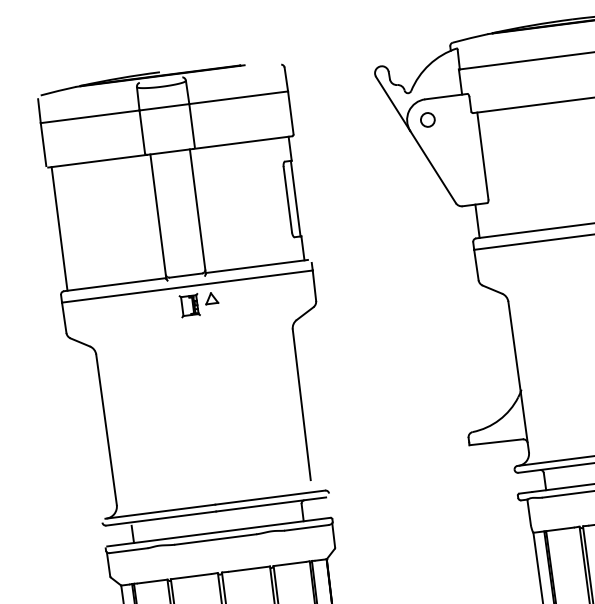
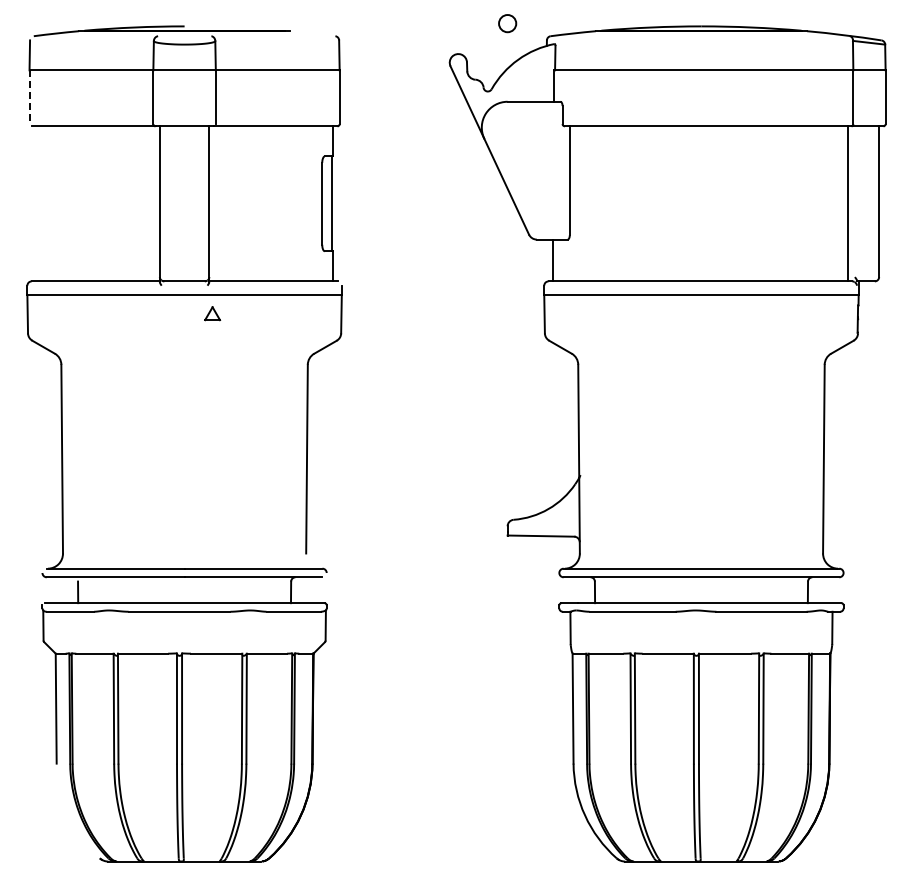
circle: (427, 119) -> (507, 23), moved
line: (43, 144) -> (29, 97), solid -> dashed
line: (59, 228) -> (36, 203), removed
part: (189, 305) -> (184, 318), removed

